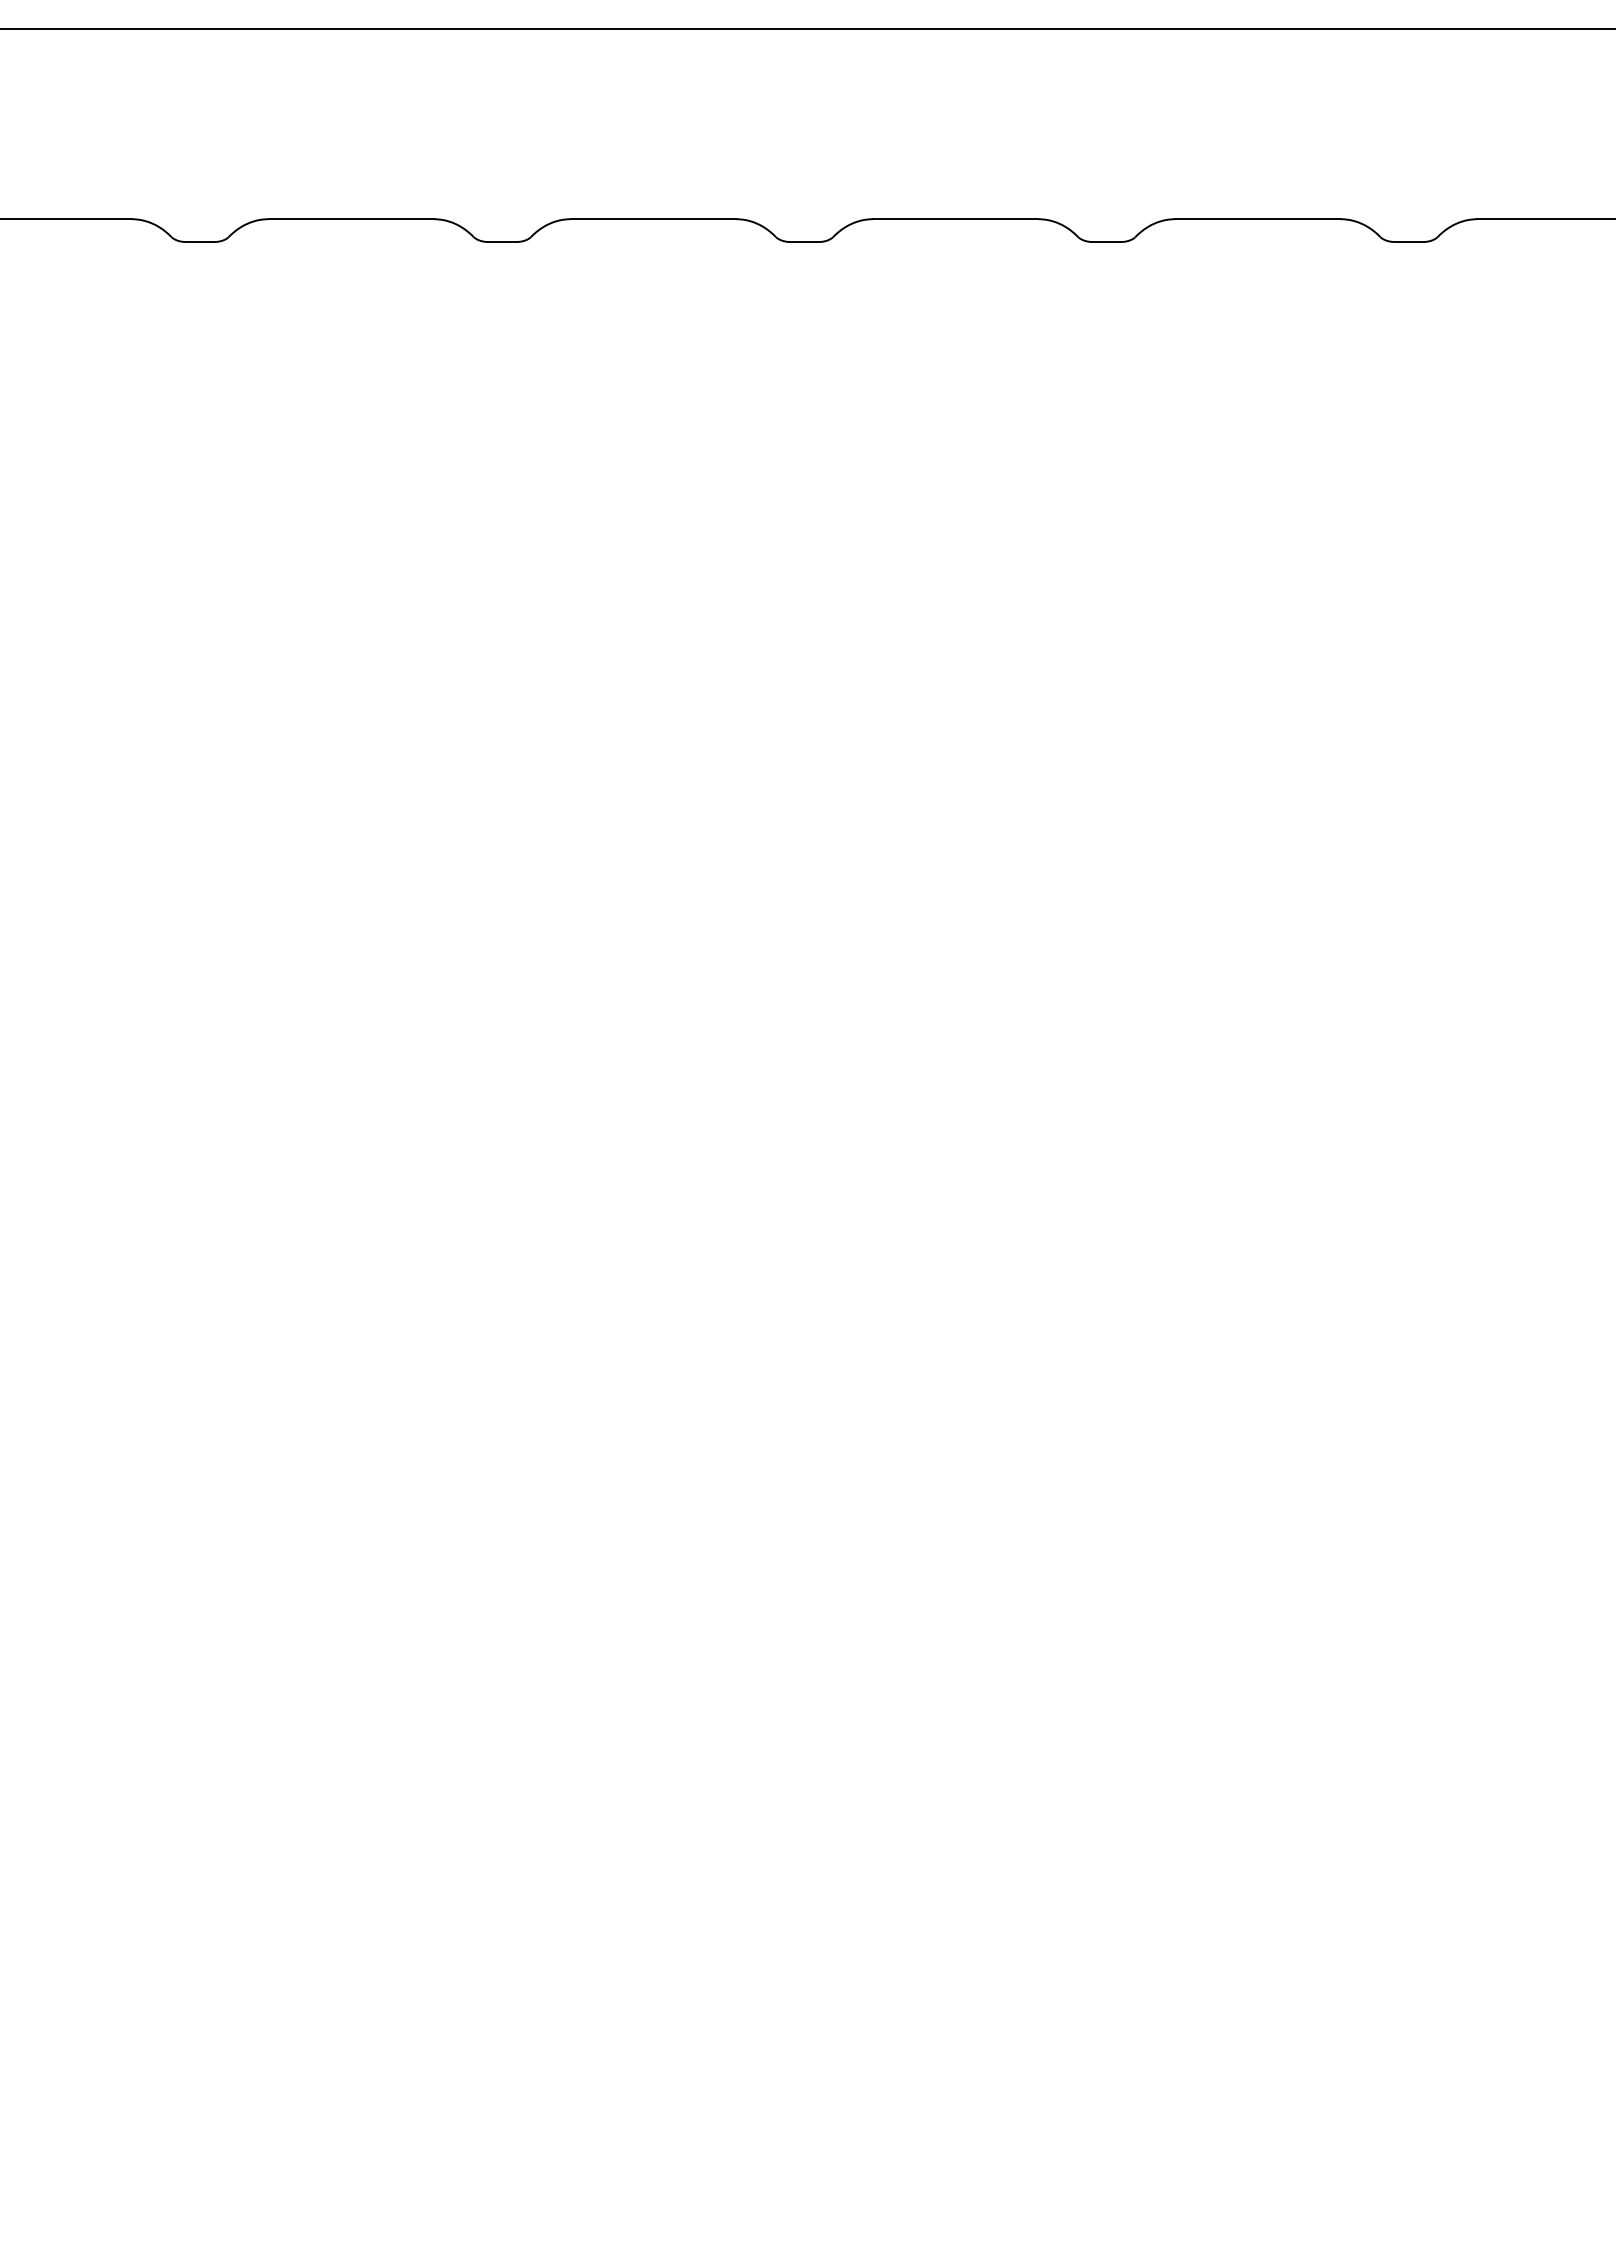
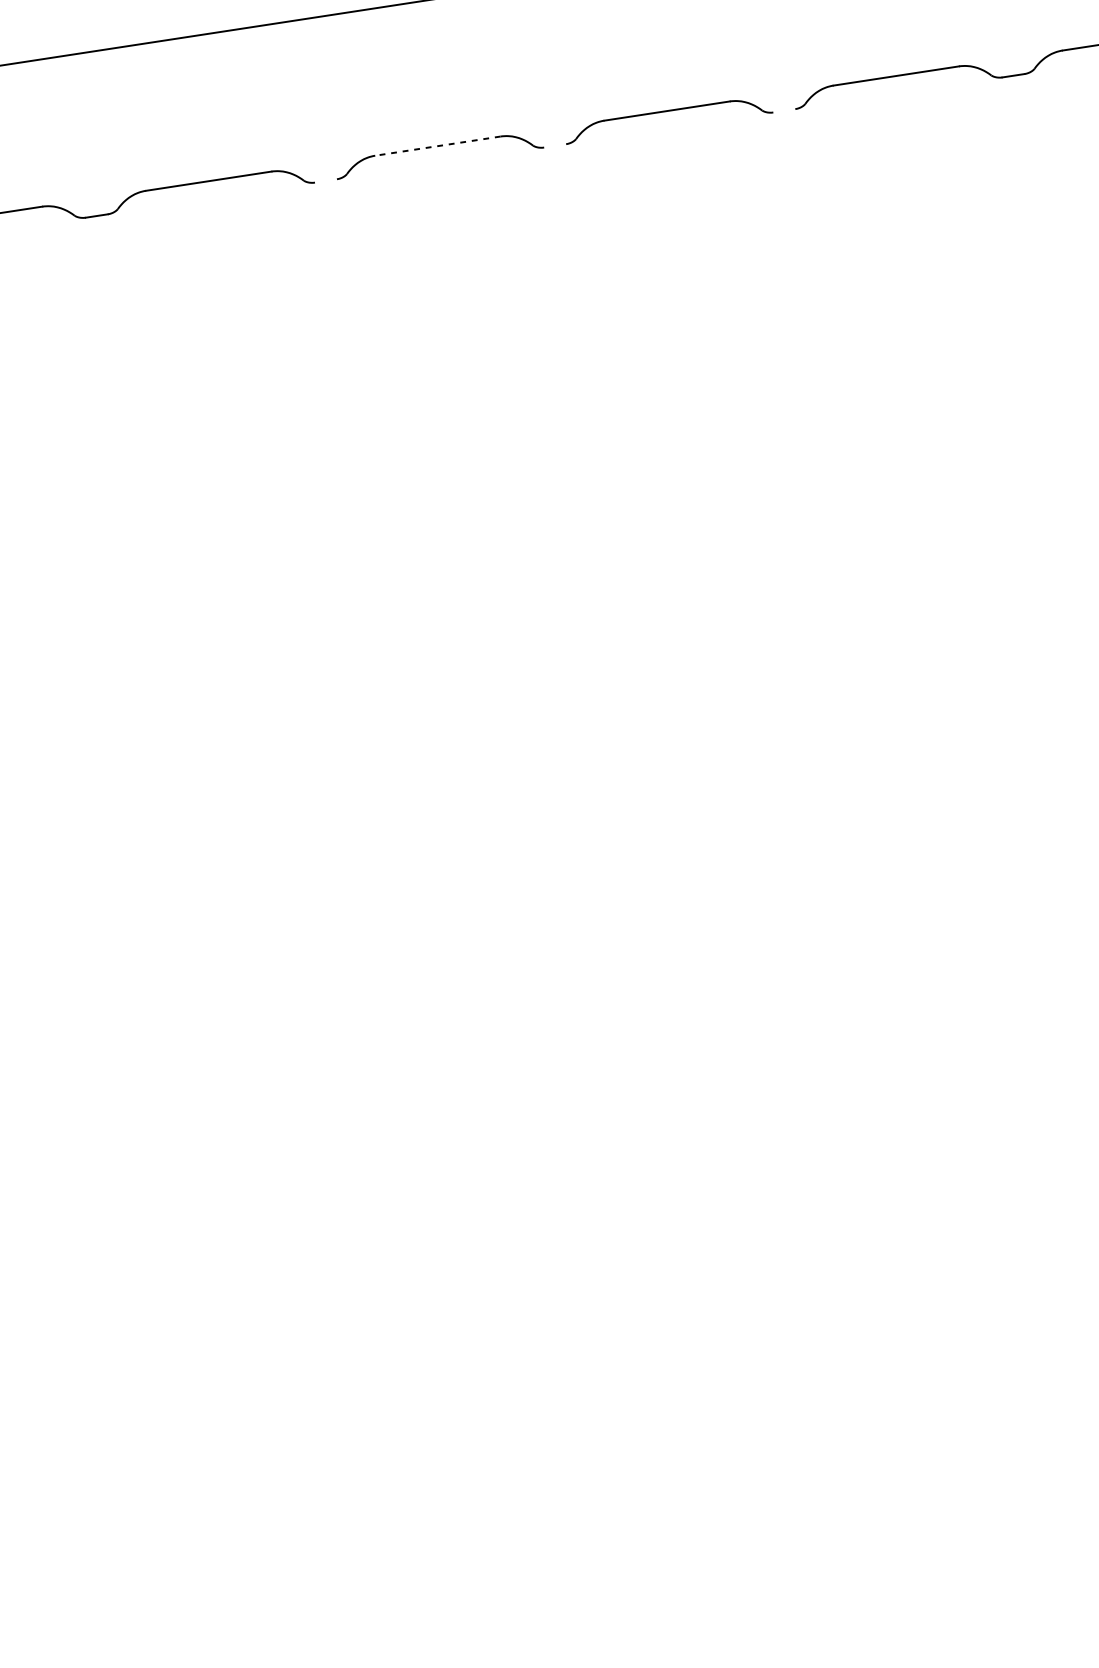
line: (955, 219) -> (437, 146), solid -> dashed
line: (804, 241) -> (325, 180), removed
line: (1106, 241) -> (554, 145), removed
line: (1408, 241) -> (783, 110), removed

